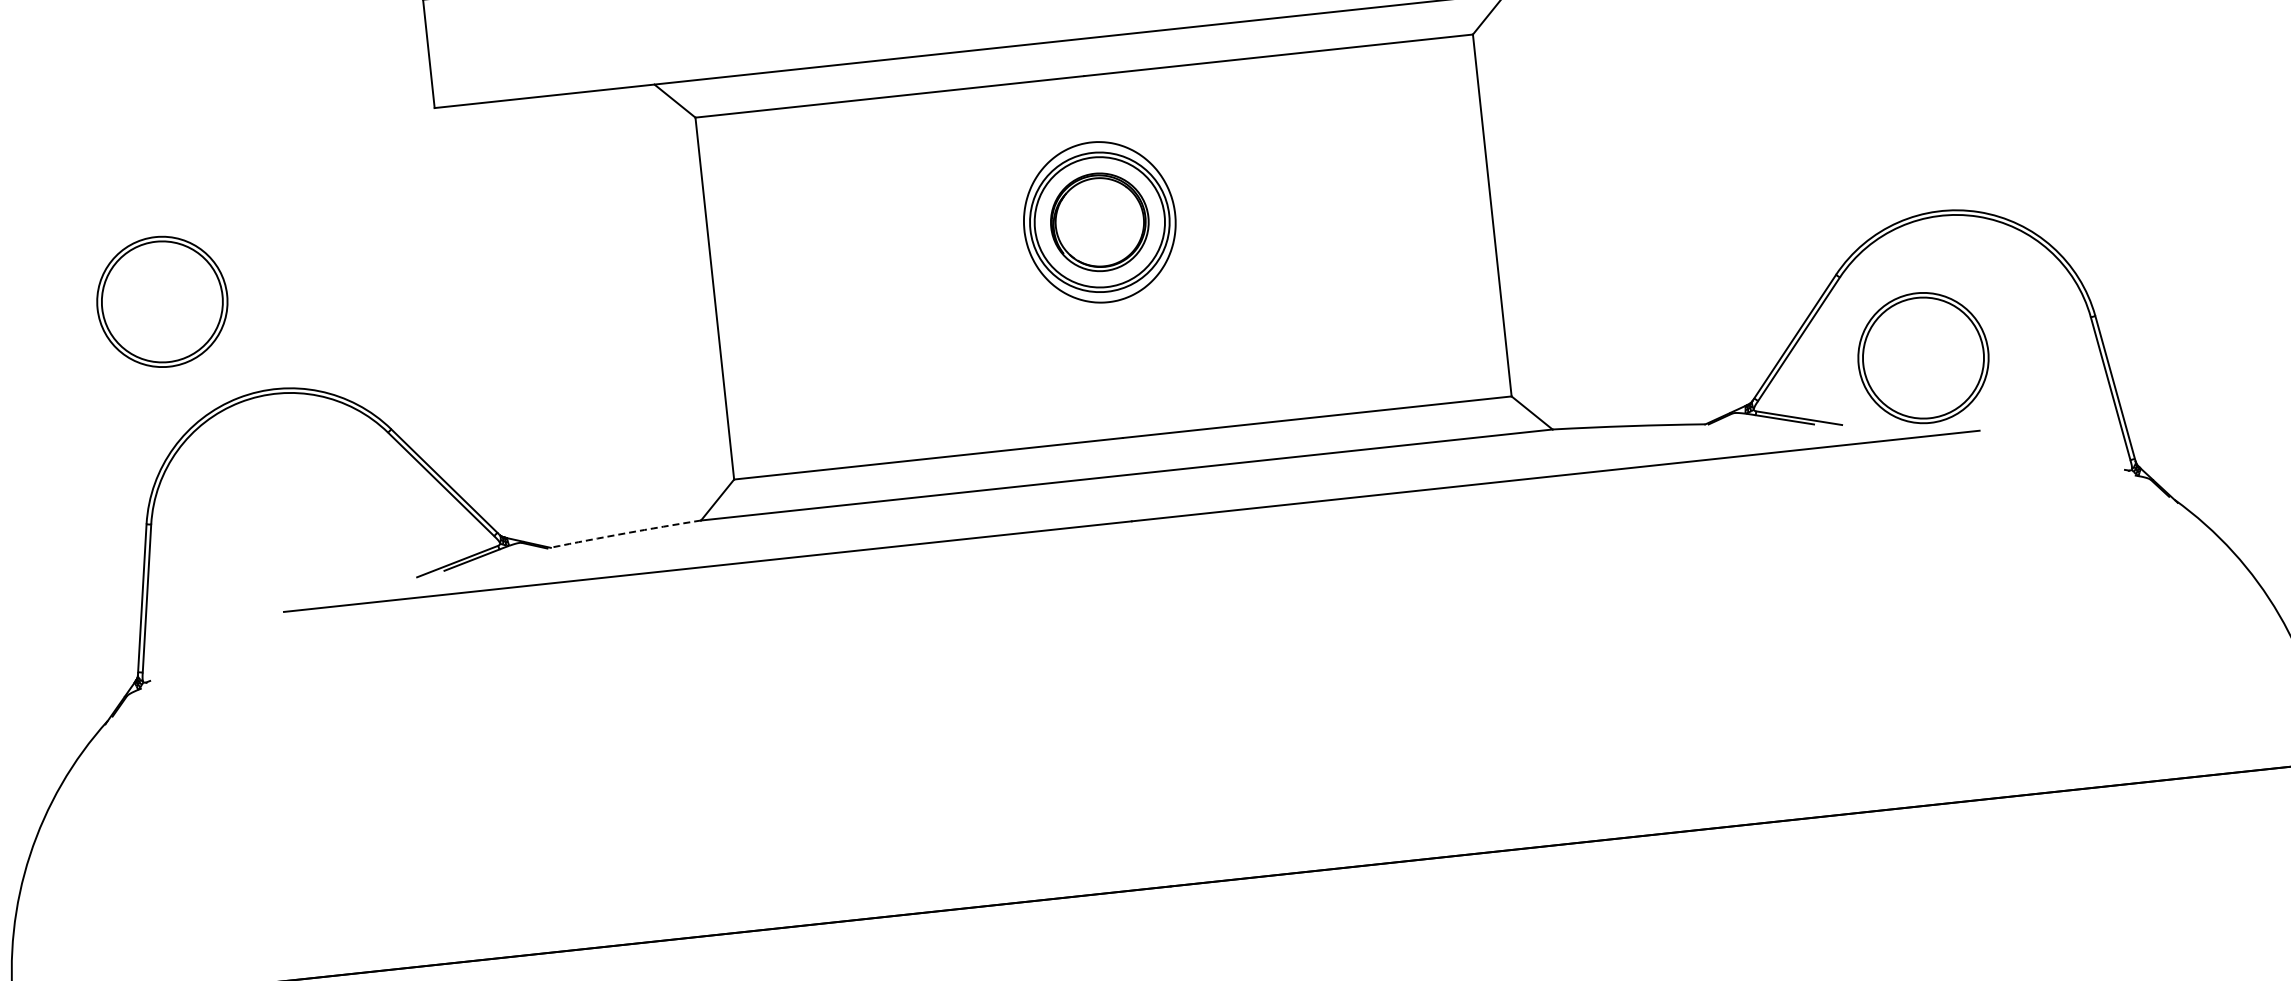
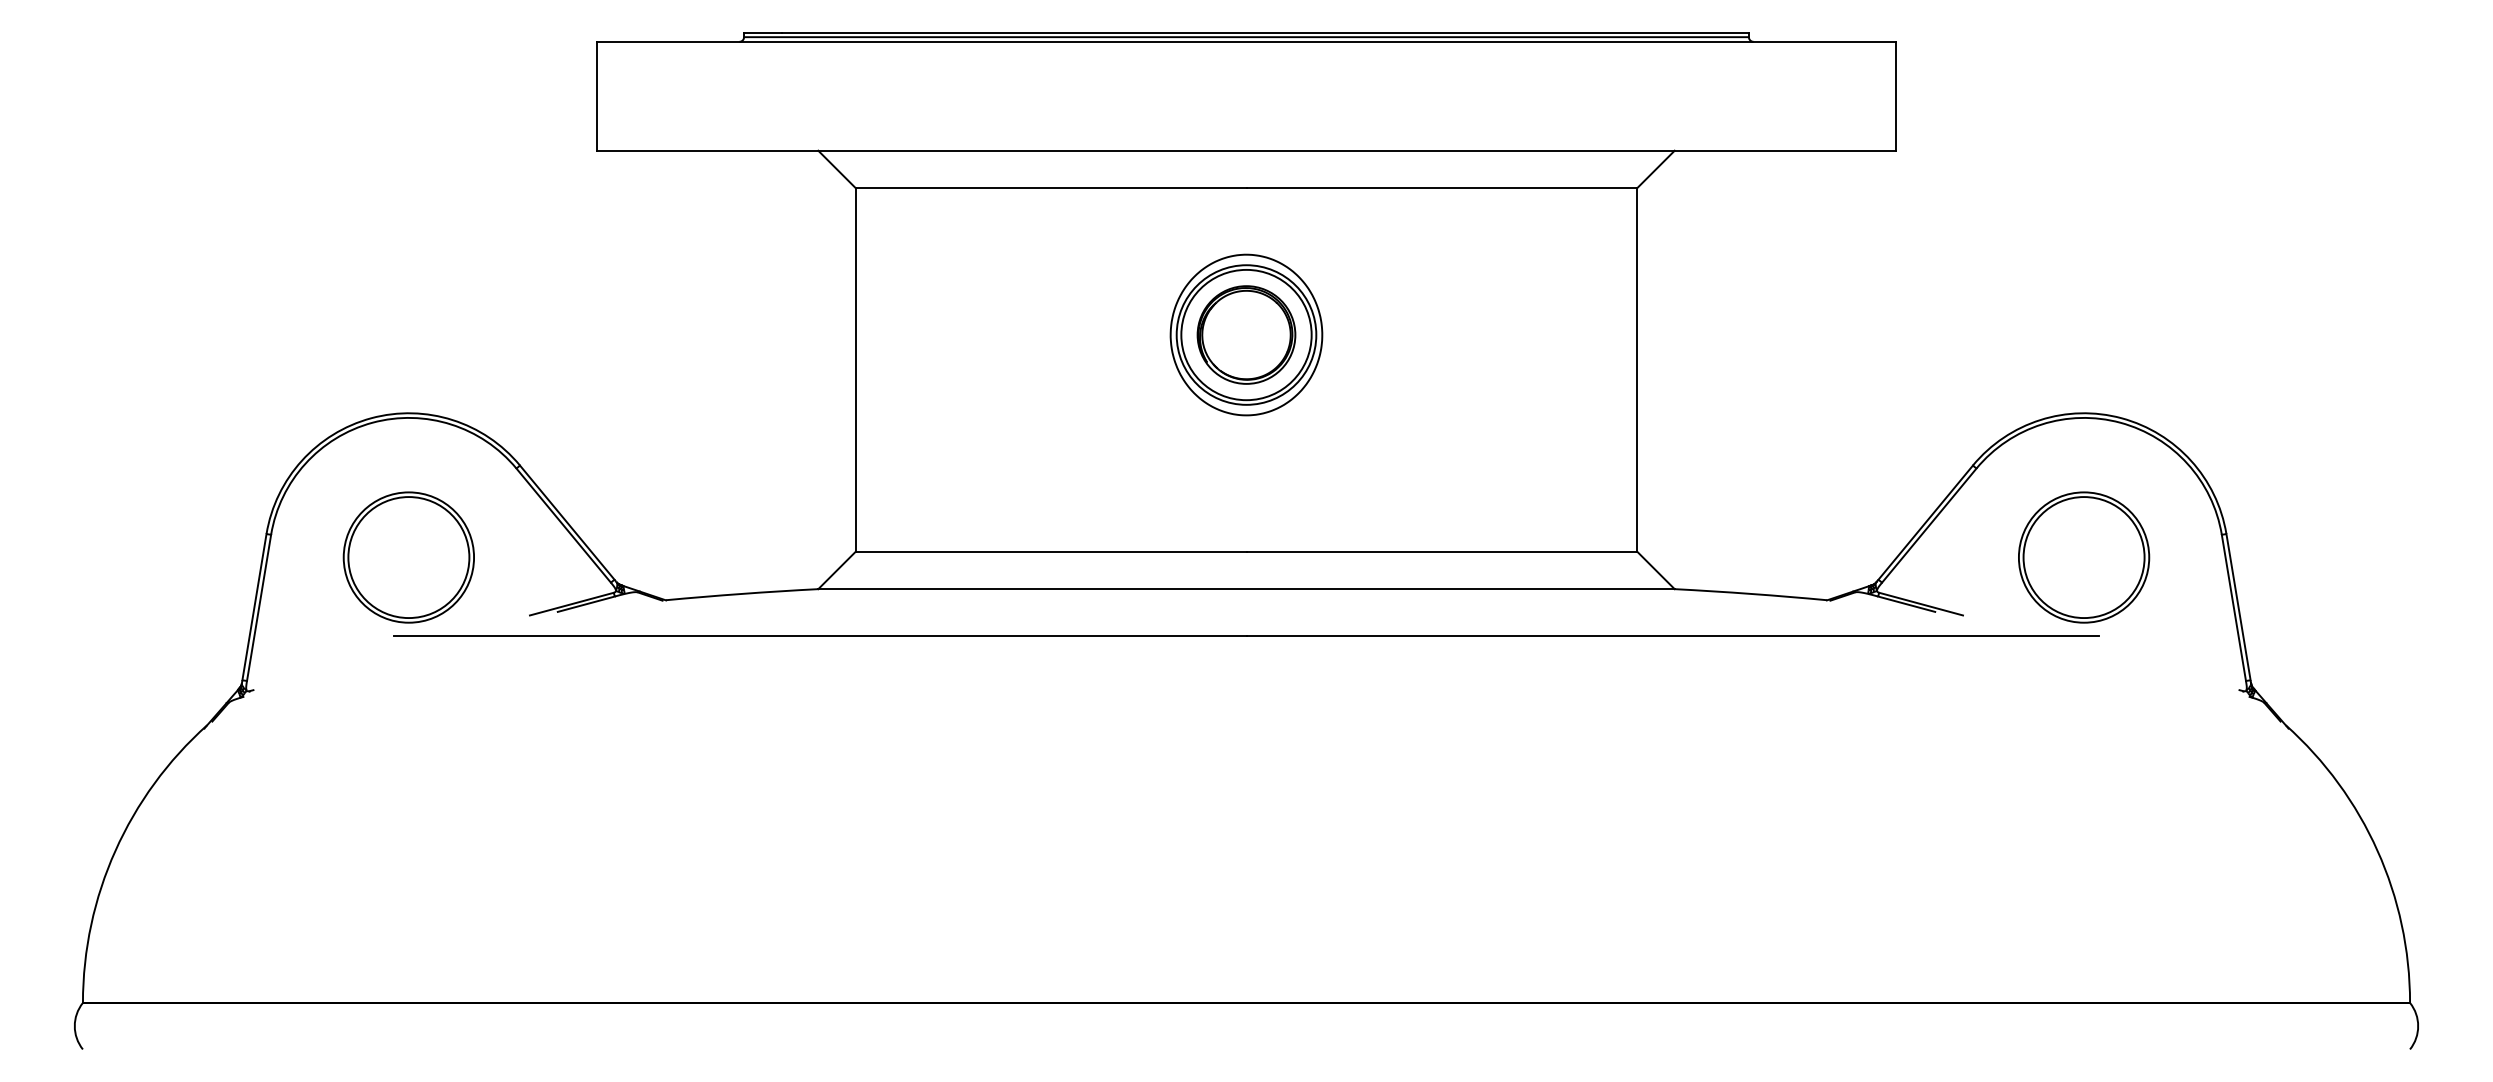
part: (161, 301) -> (408, 557), moved
part: (1923, 357) -> (2084, 557), moved
arc: (625, 532) -> (741, 593), dashed -> solid

